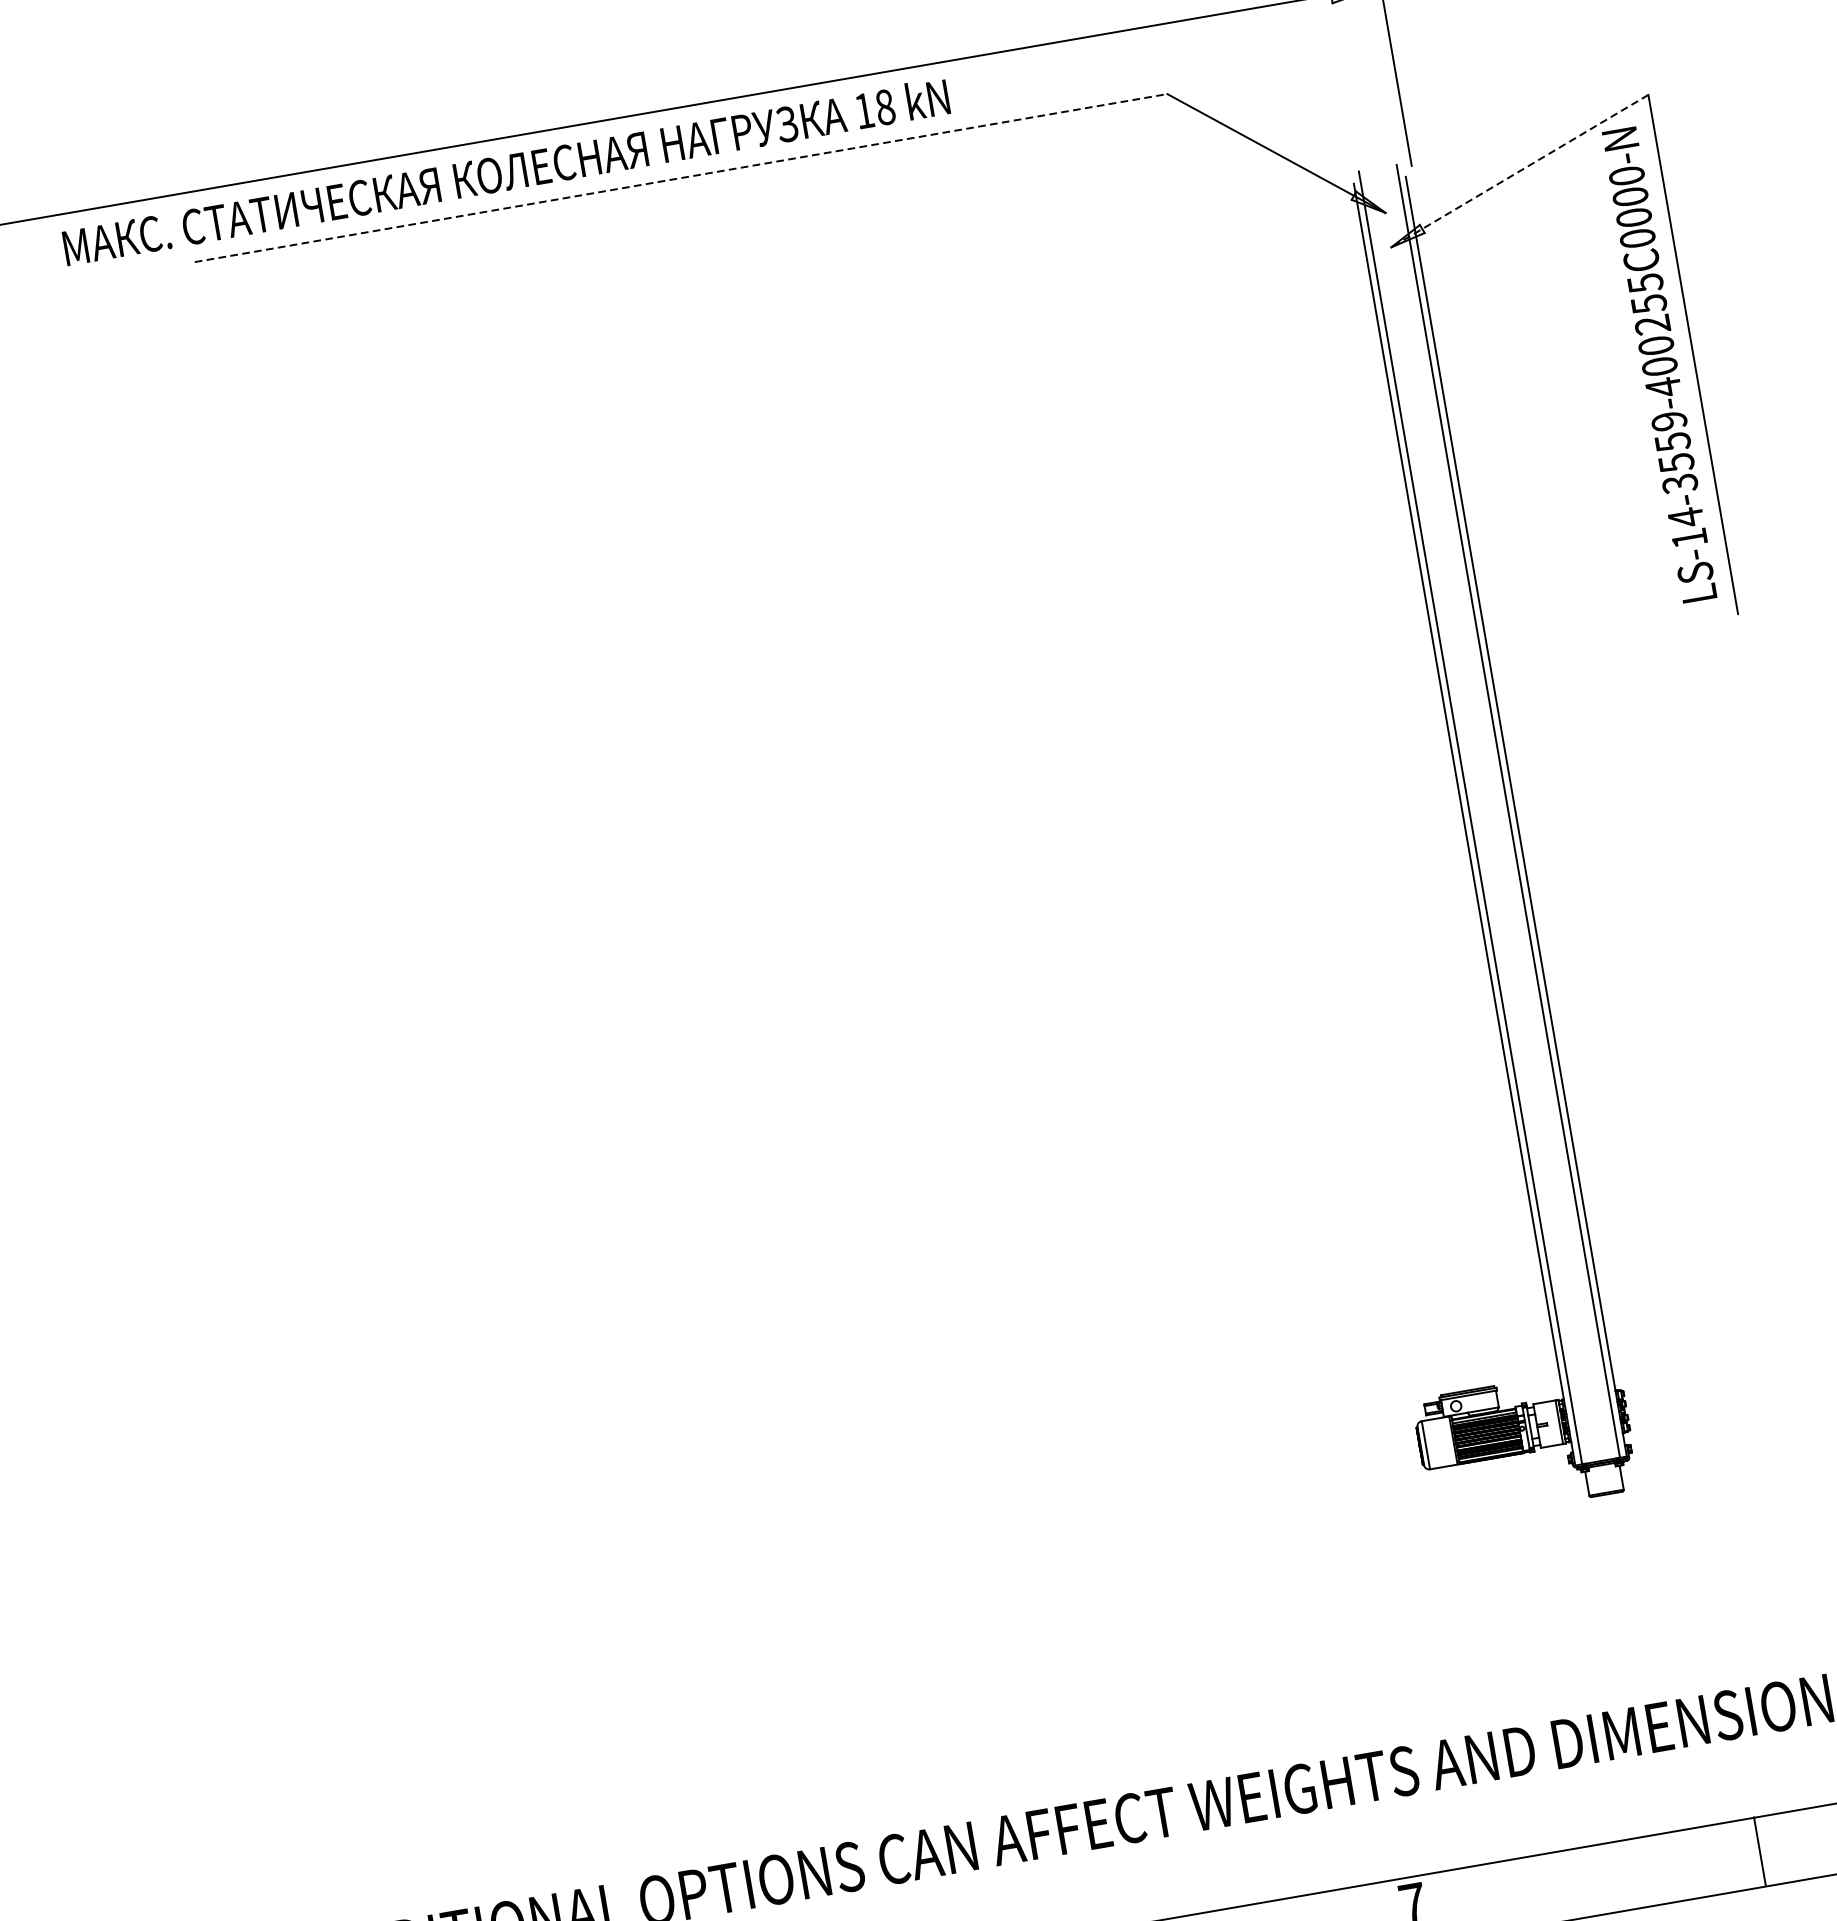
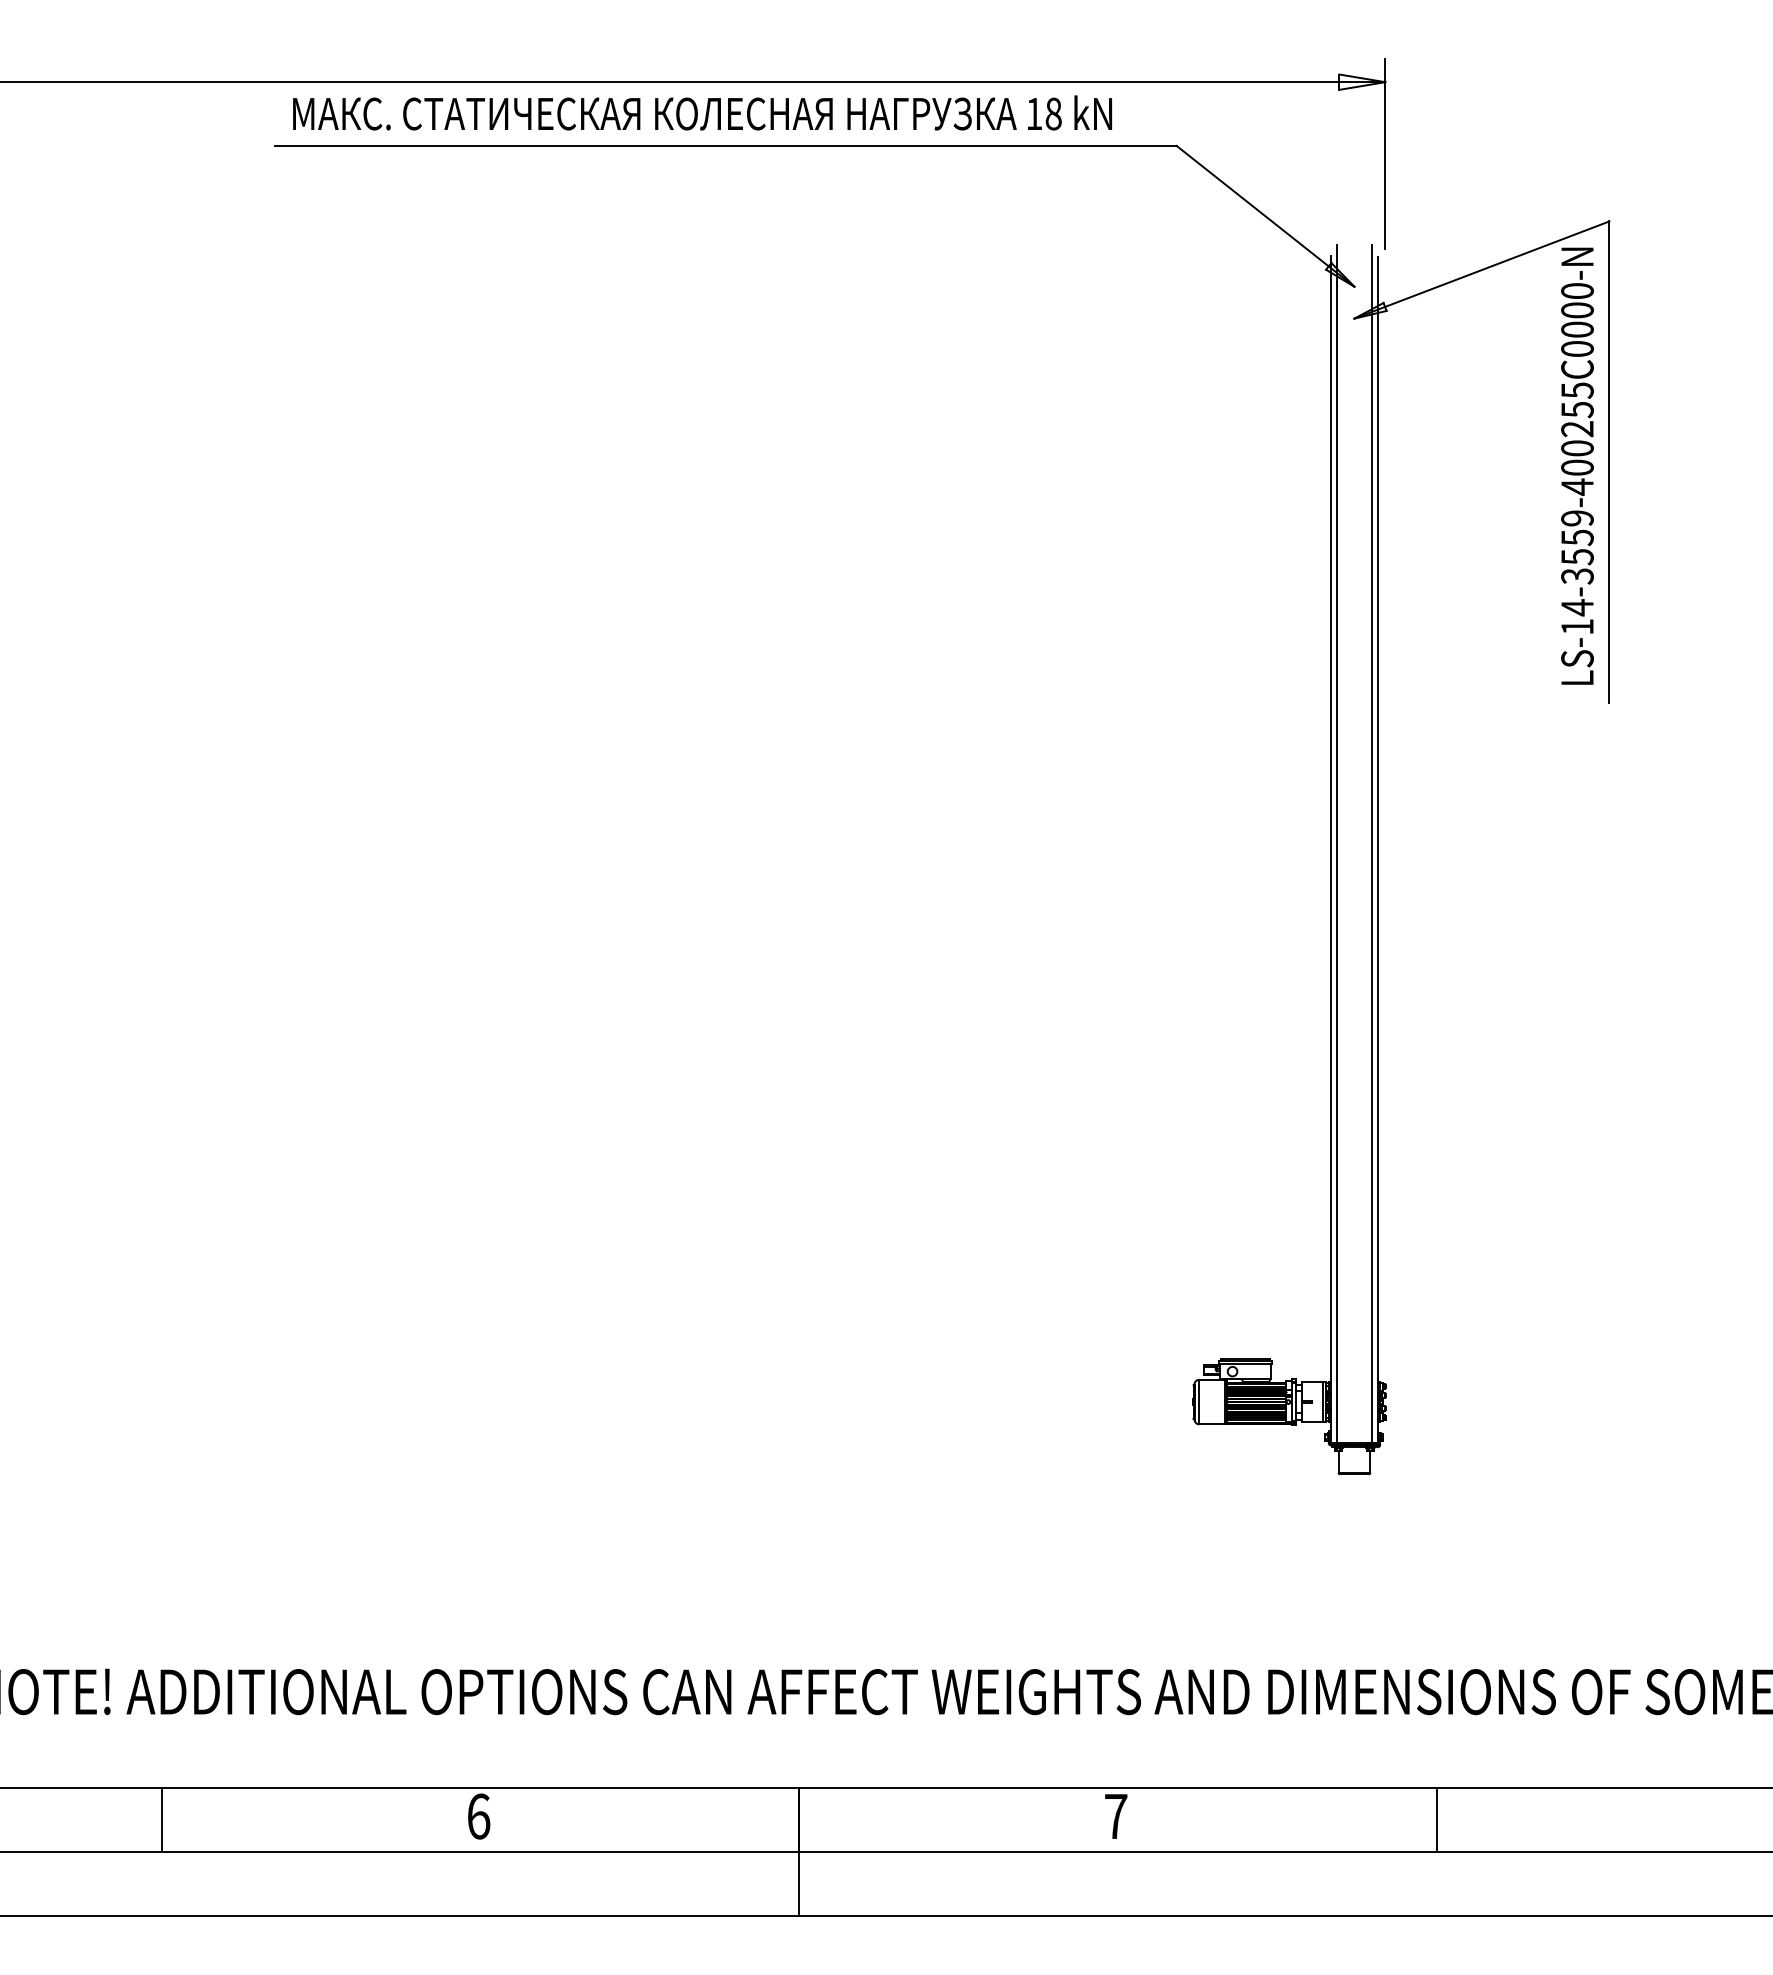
text: (506, 171) -> (702, 112), moved
line: (1519, 171) -> (1481, 270), dashed -> solid
line: (680, 177) -> (725, 145), dashed -> solid

